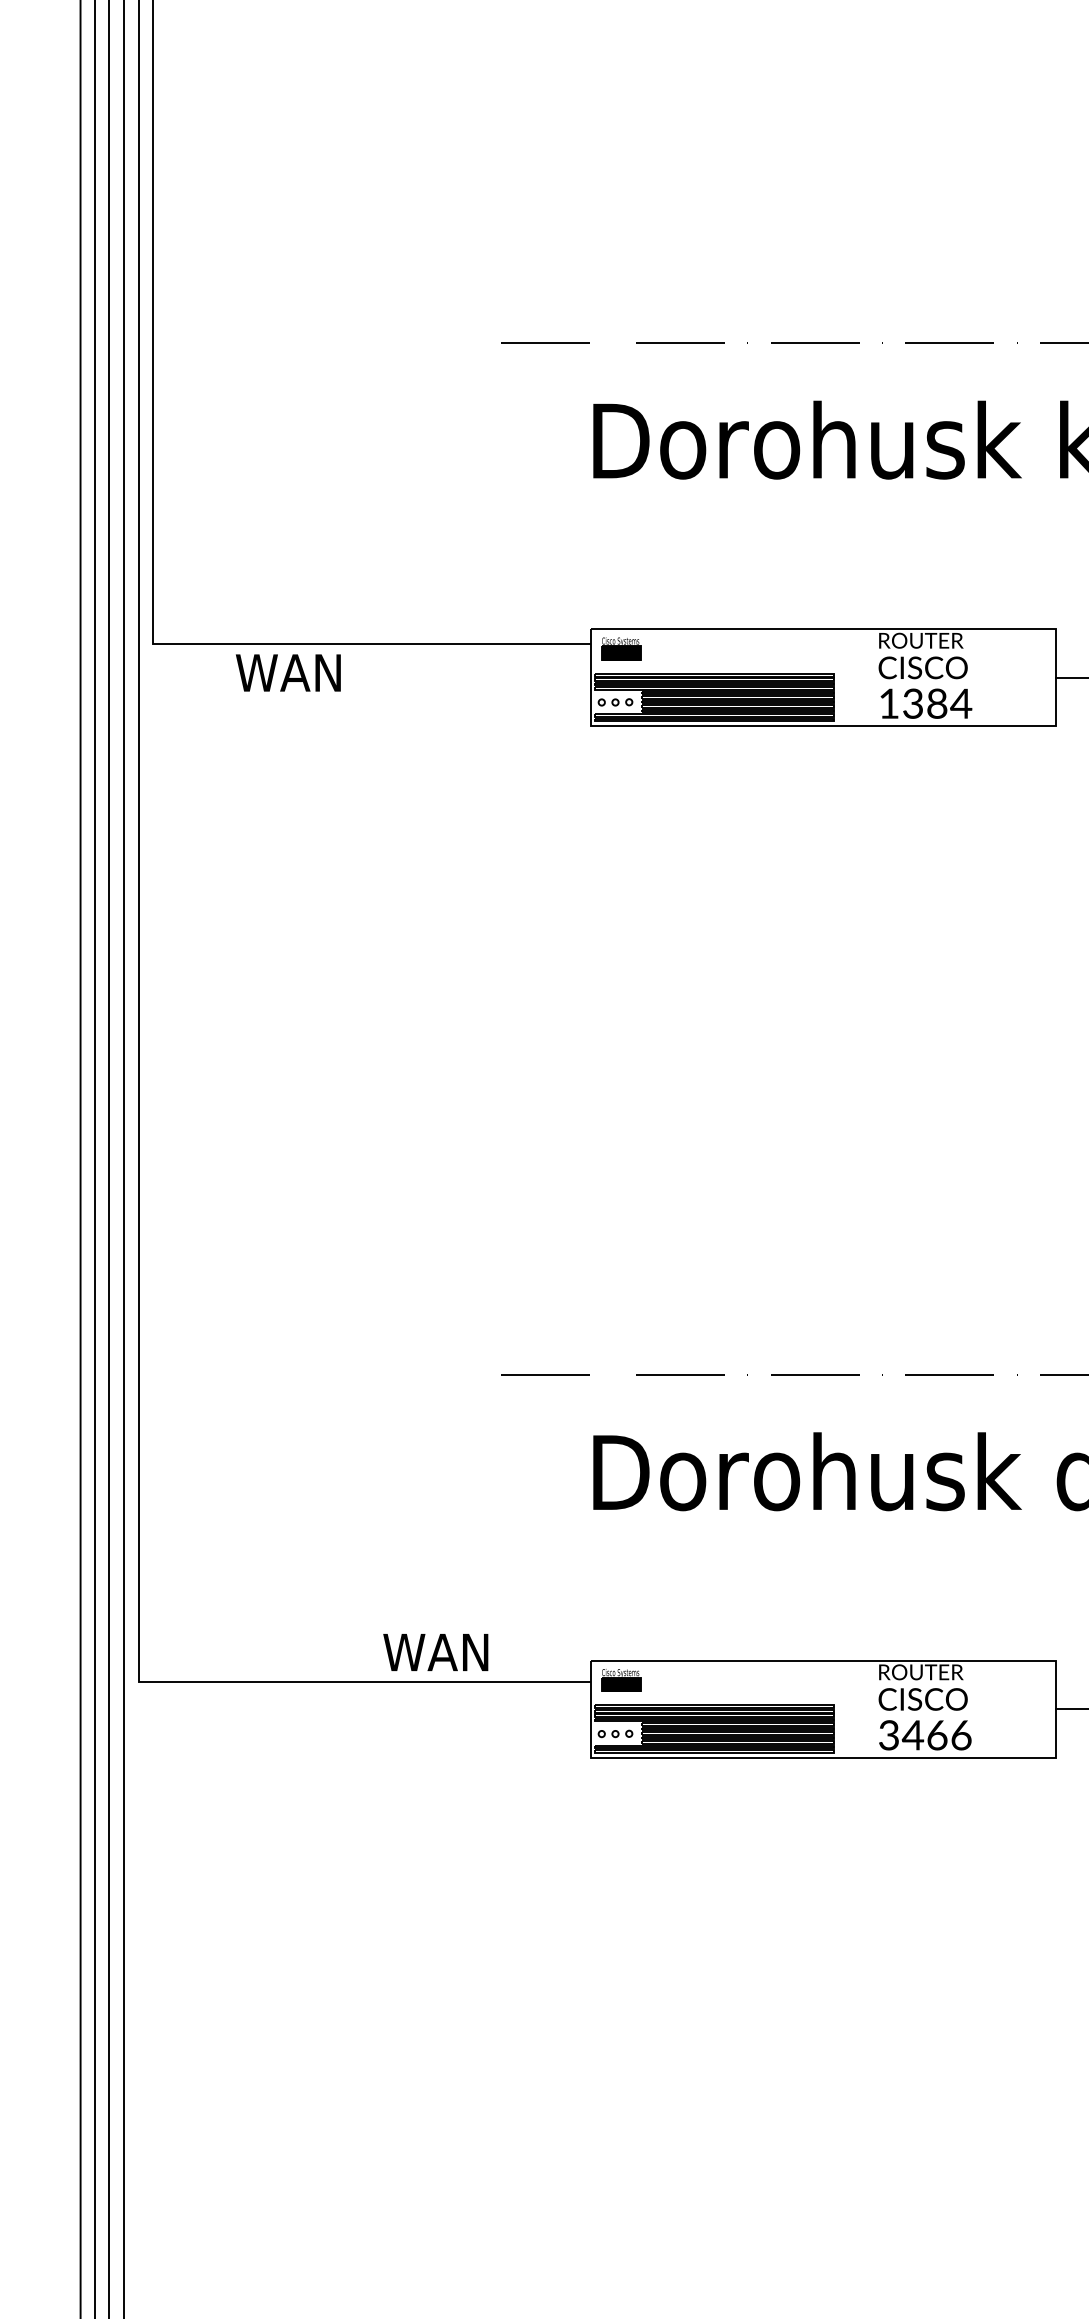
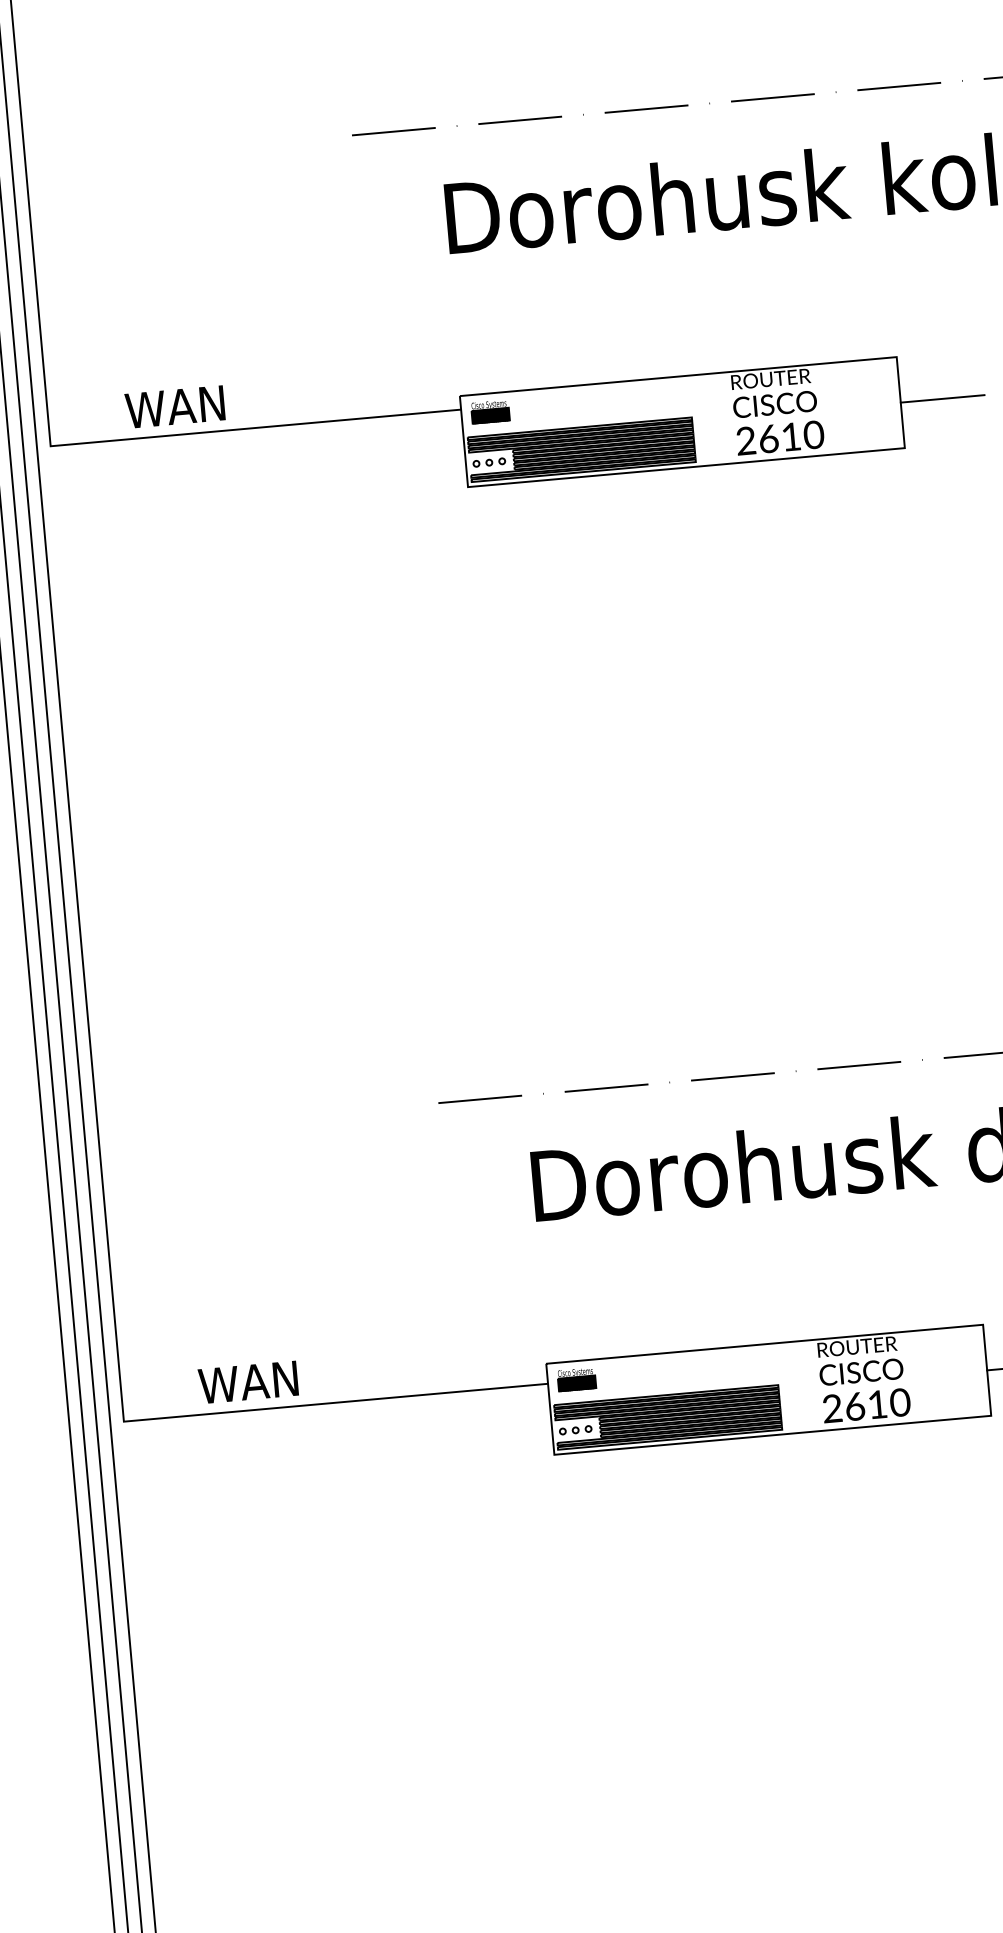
text: (288, 672) -> (175, 406), moved
text: (925, 703) -> (780, 437), 1384 -> 2610
text: (435, 1652) -> (248, 1382), moved
text: (925, 1735) -> (866, 1405), 3466 -> 2610

